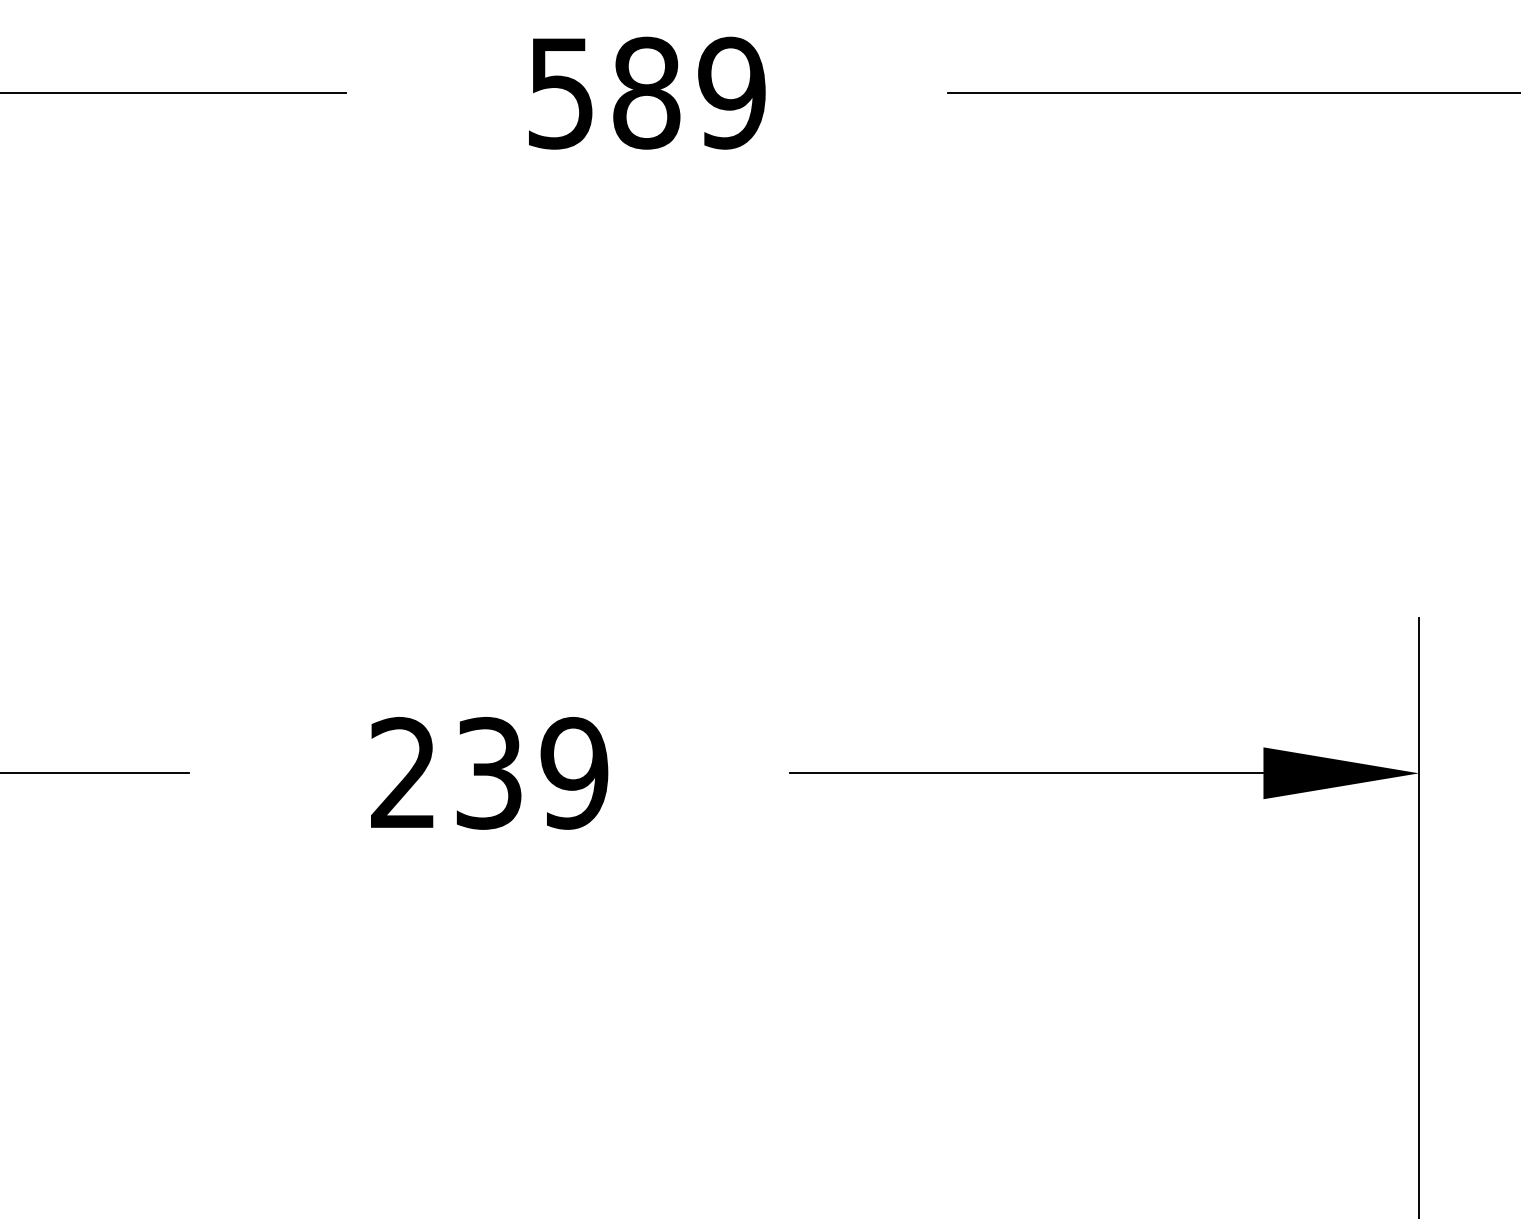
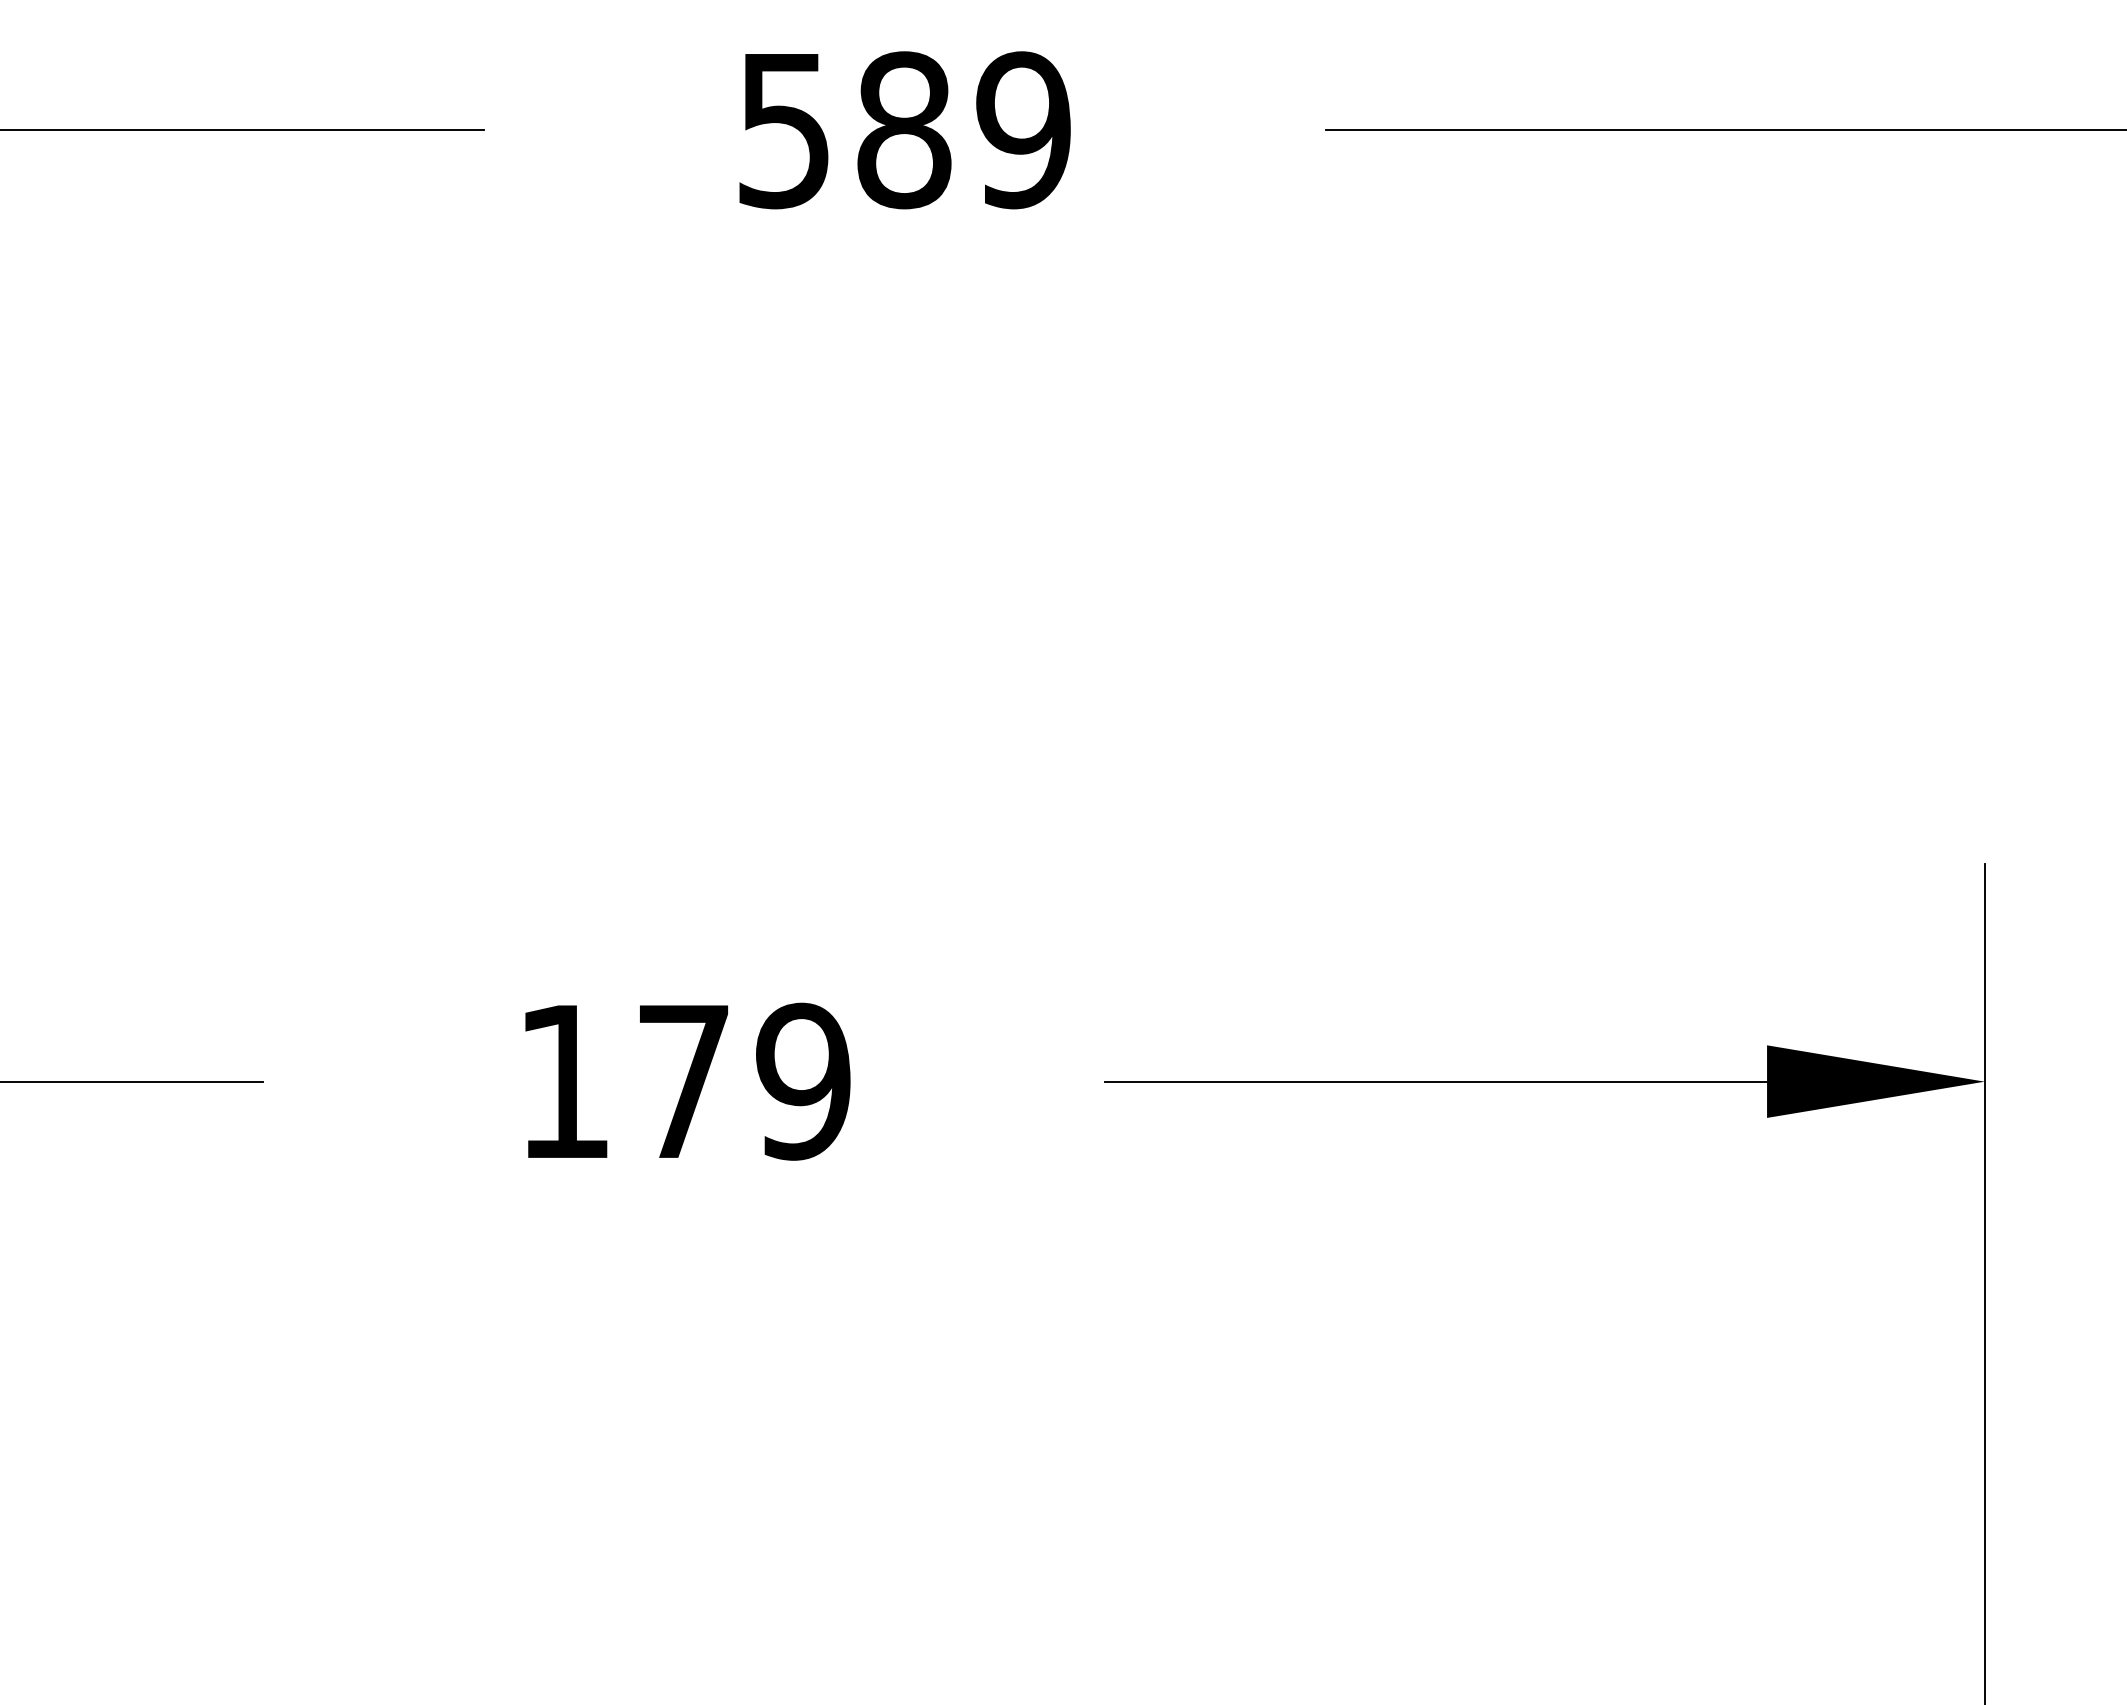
text: (445, 773) -> (623, 1081), 239 -> 179

